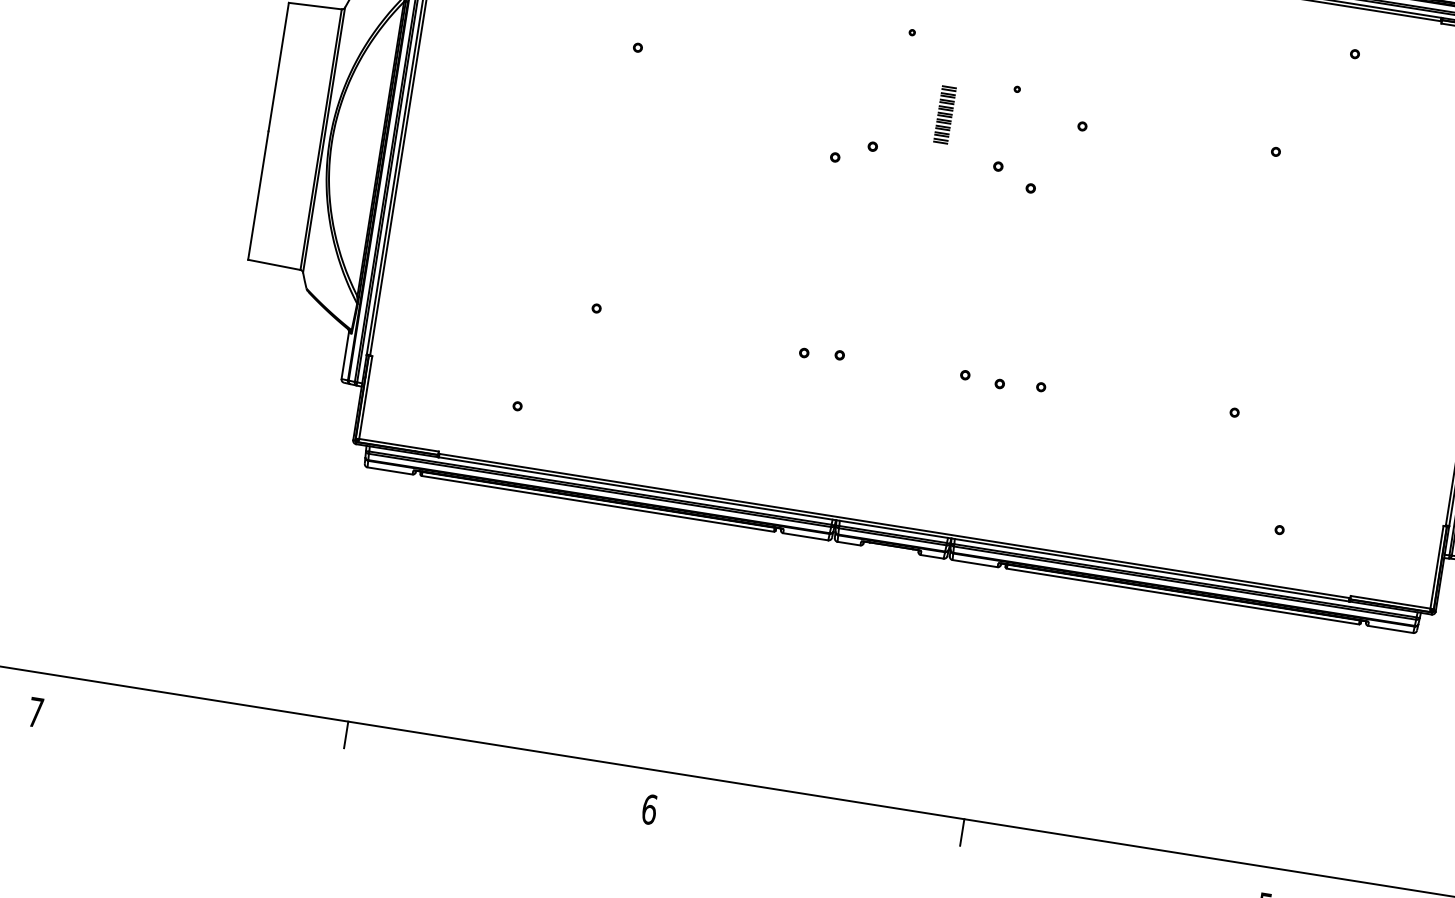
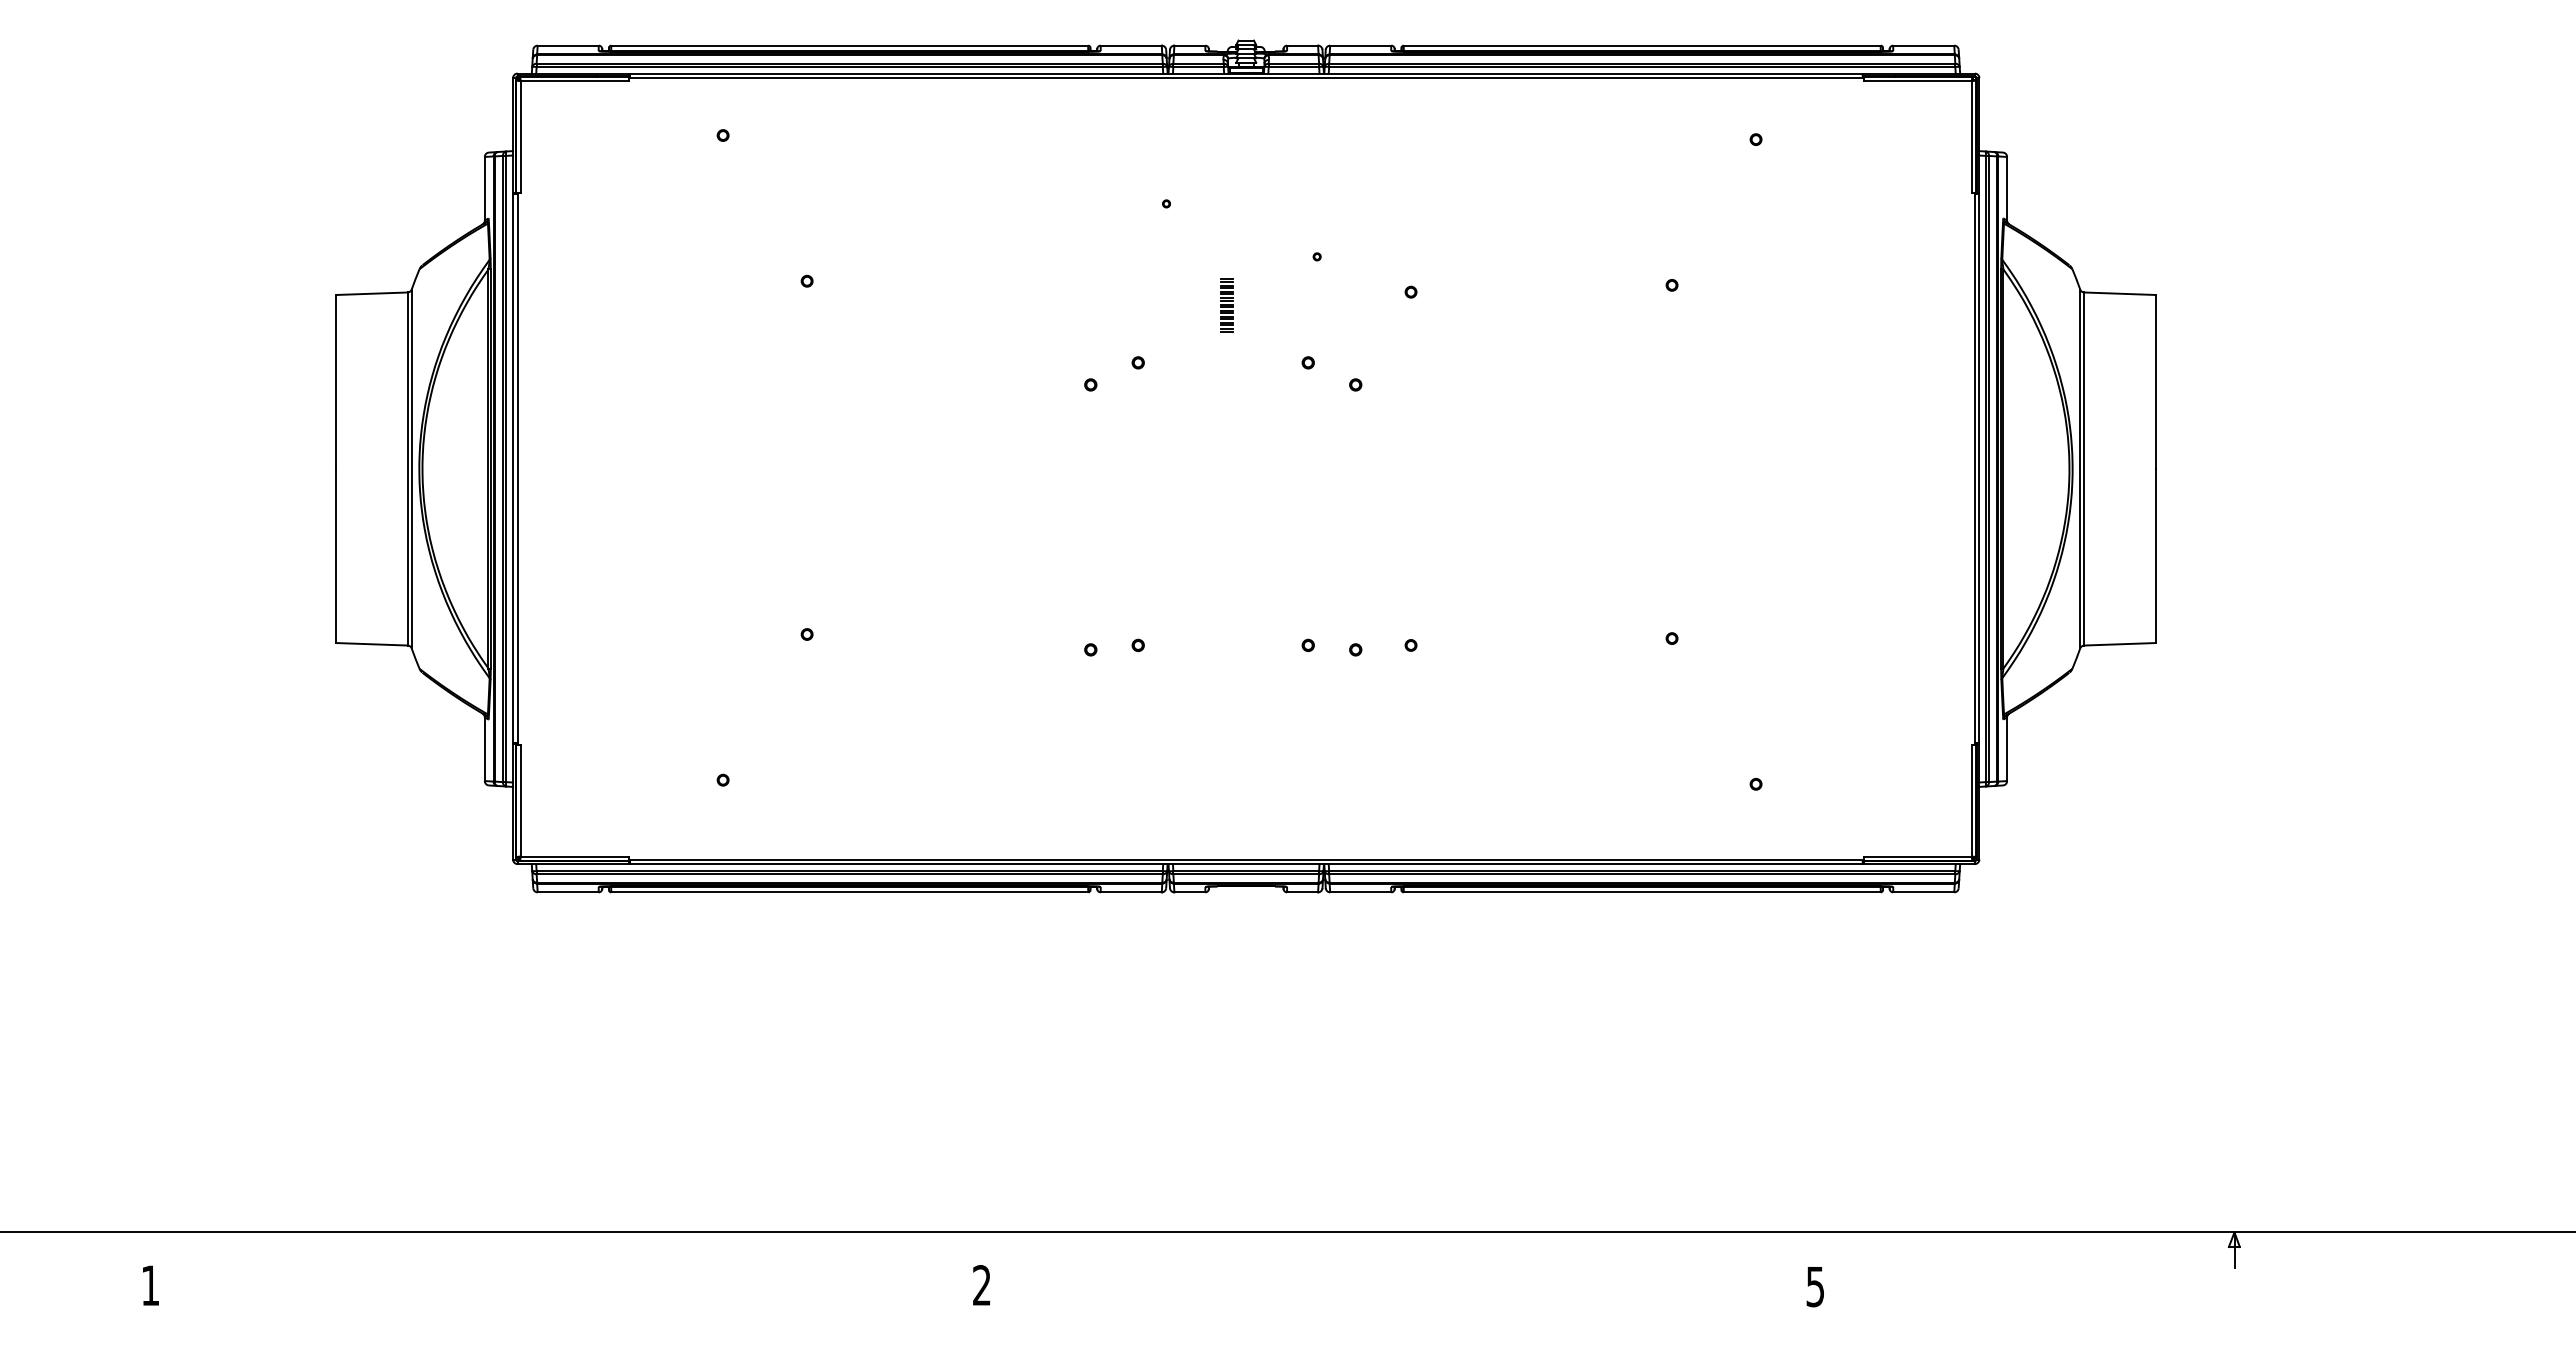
part: (944, 114) -> (1226, 305), size x0.7
text: (35, 712) -> (150, 1285), 7 -> 1
line: (346, 735) -> (565, 1250), removed
text: (649, 809) -> (982, 1285), 6 -> 2
line: (961, 832) -> (1399, 1250), removed

